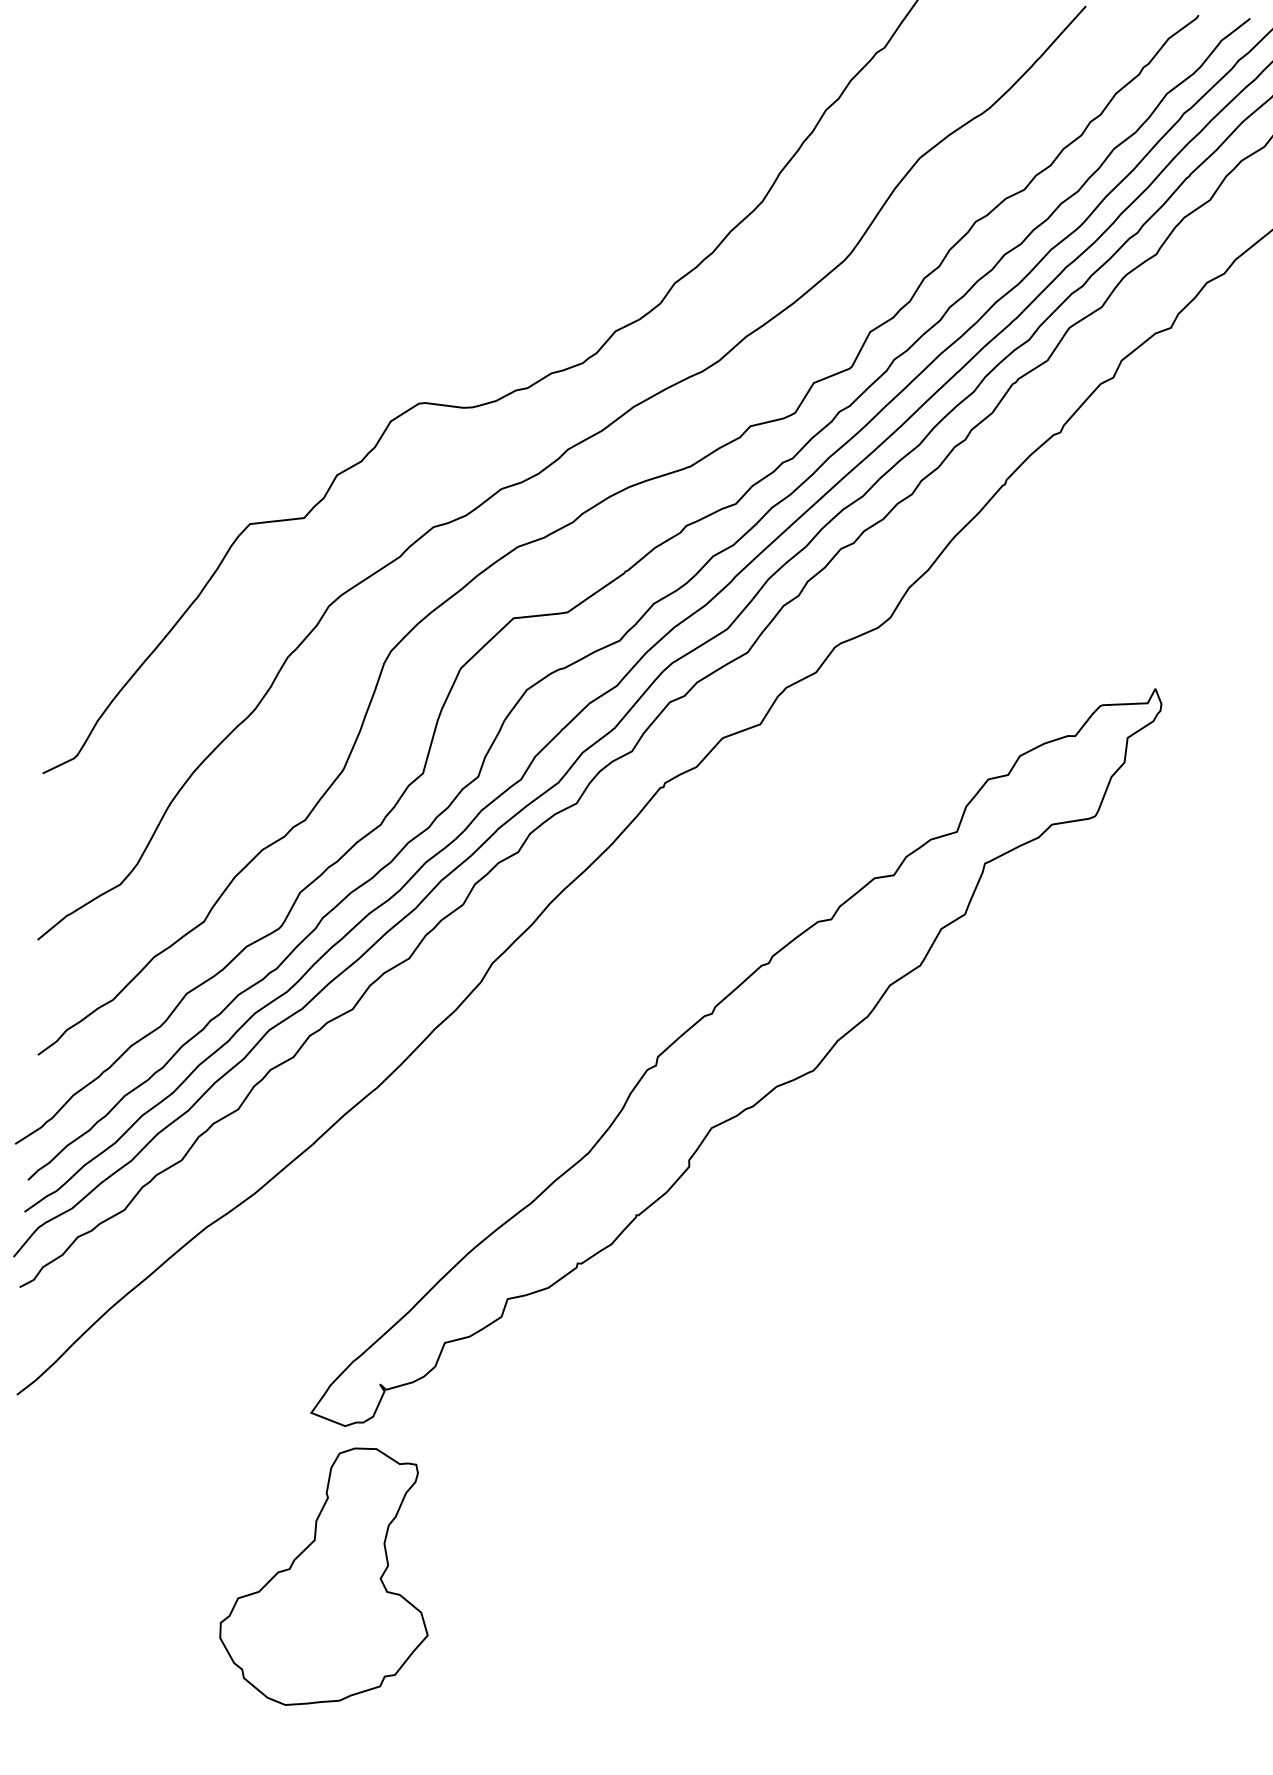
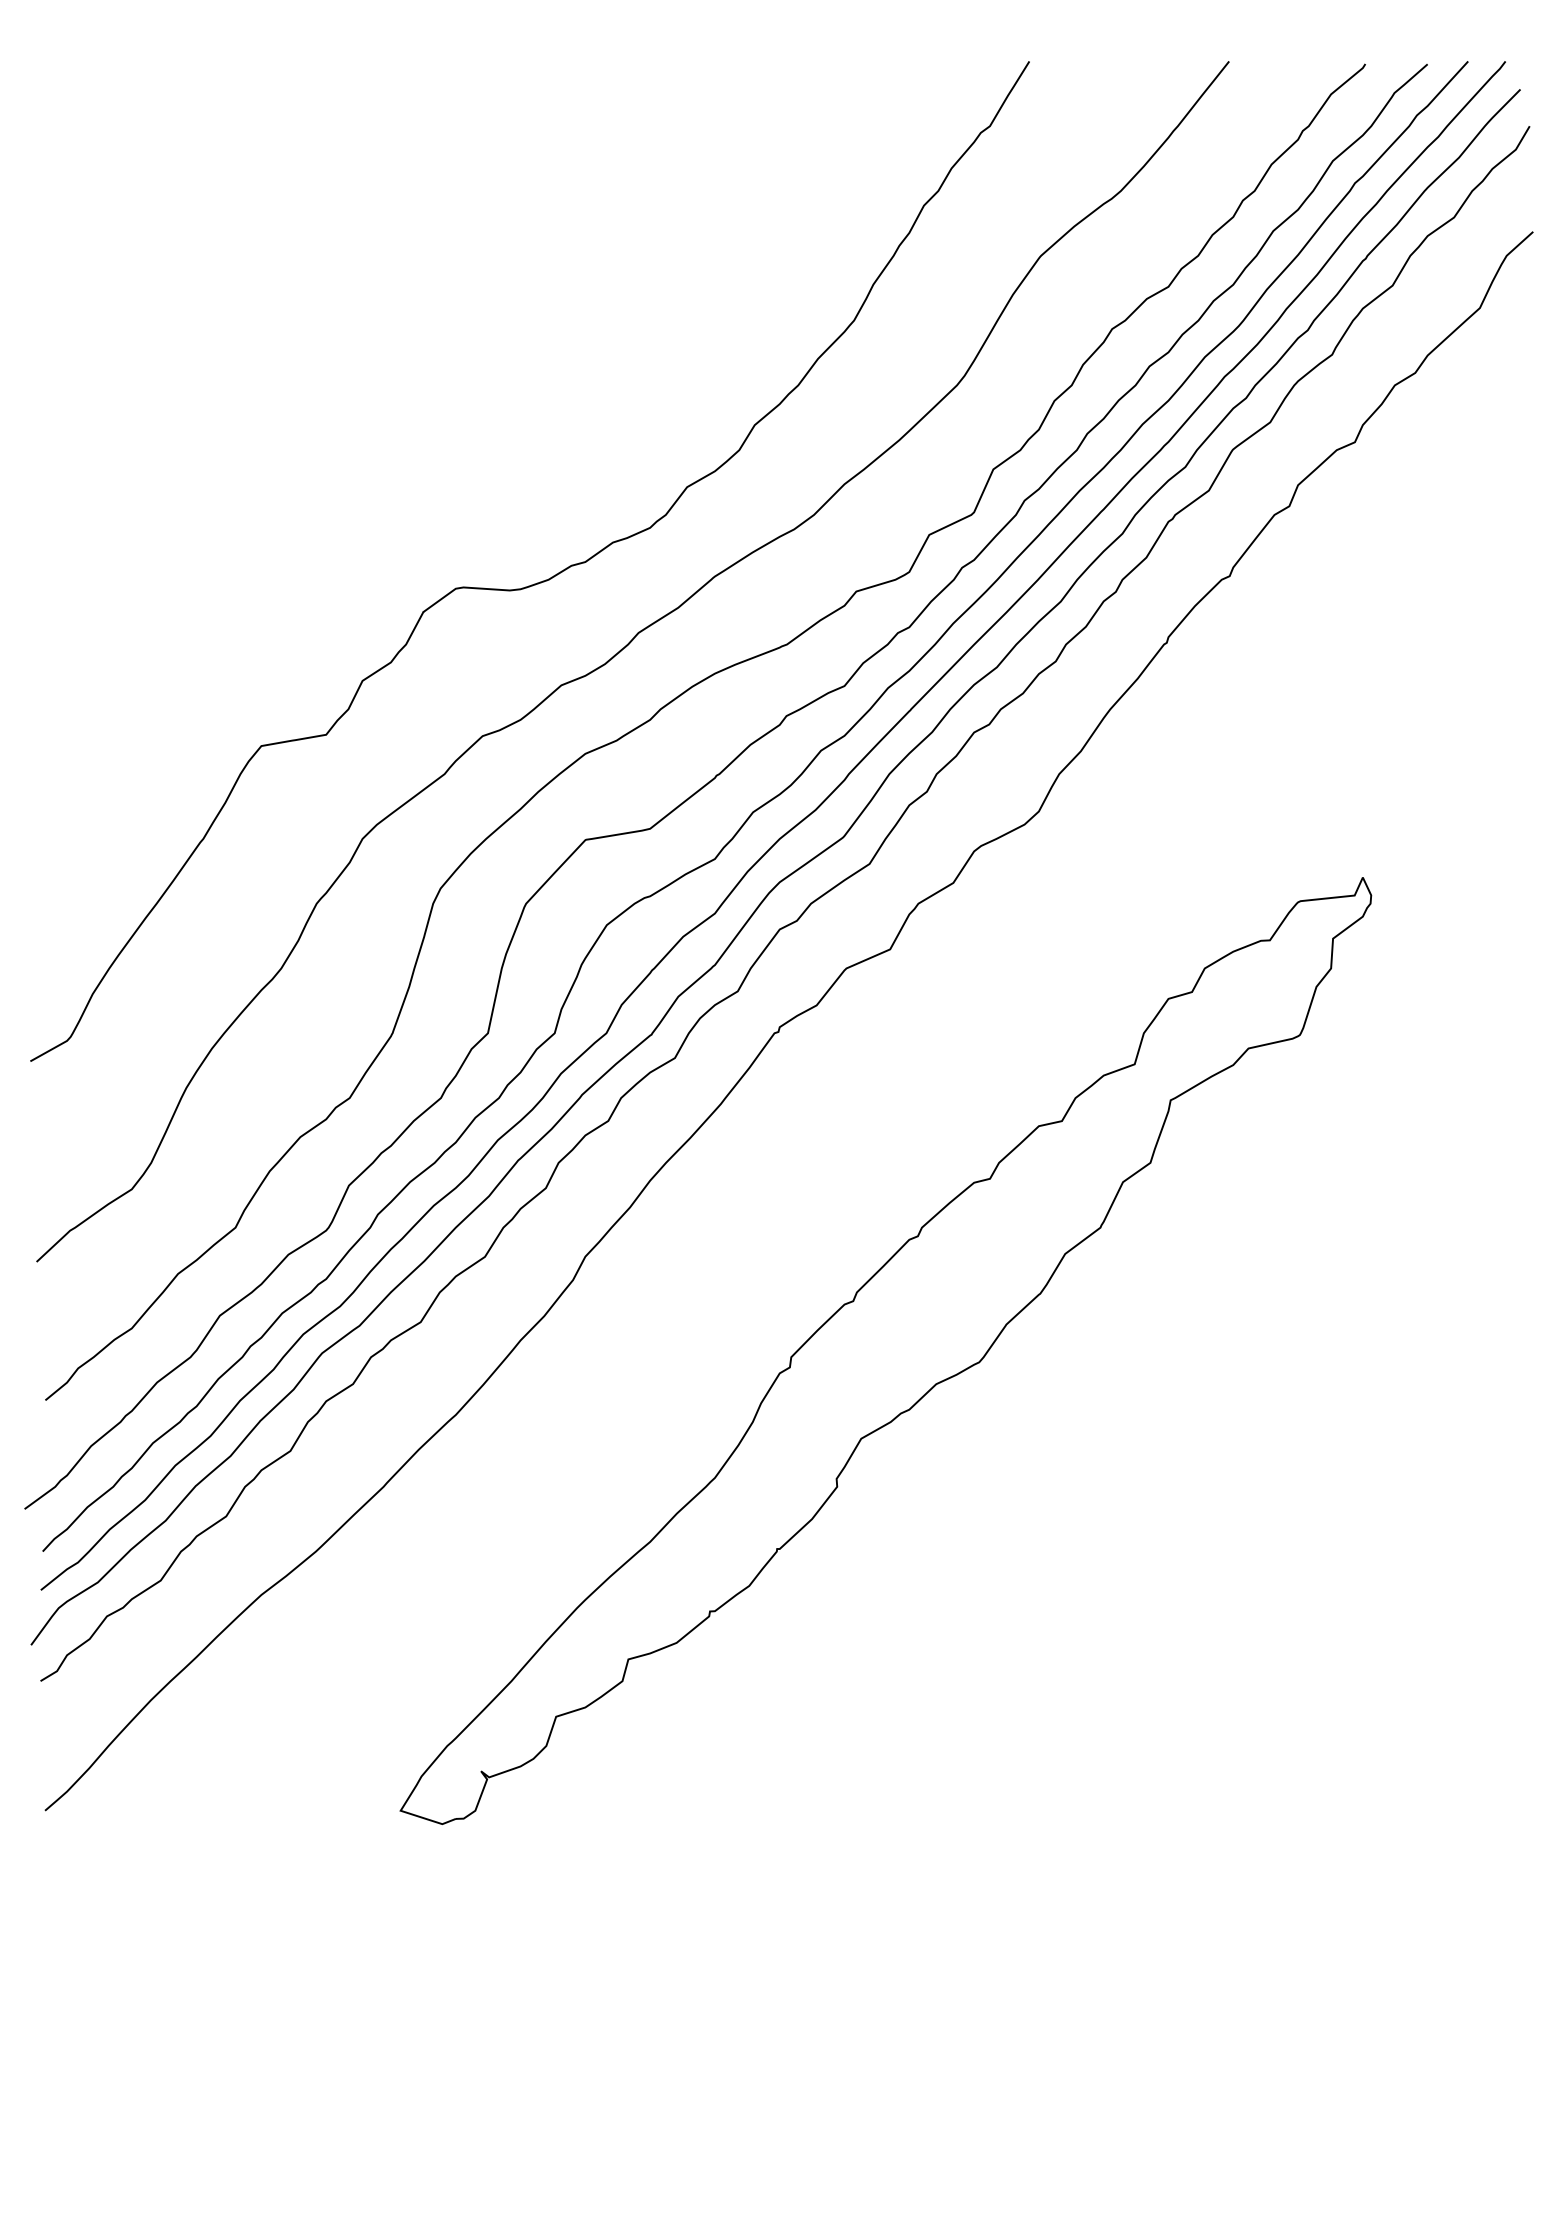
part: (326, 1576) -> (431, 2006), removed

